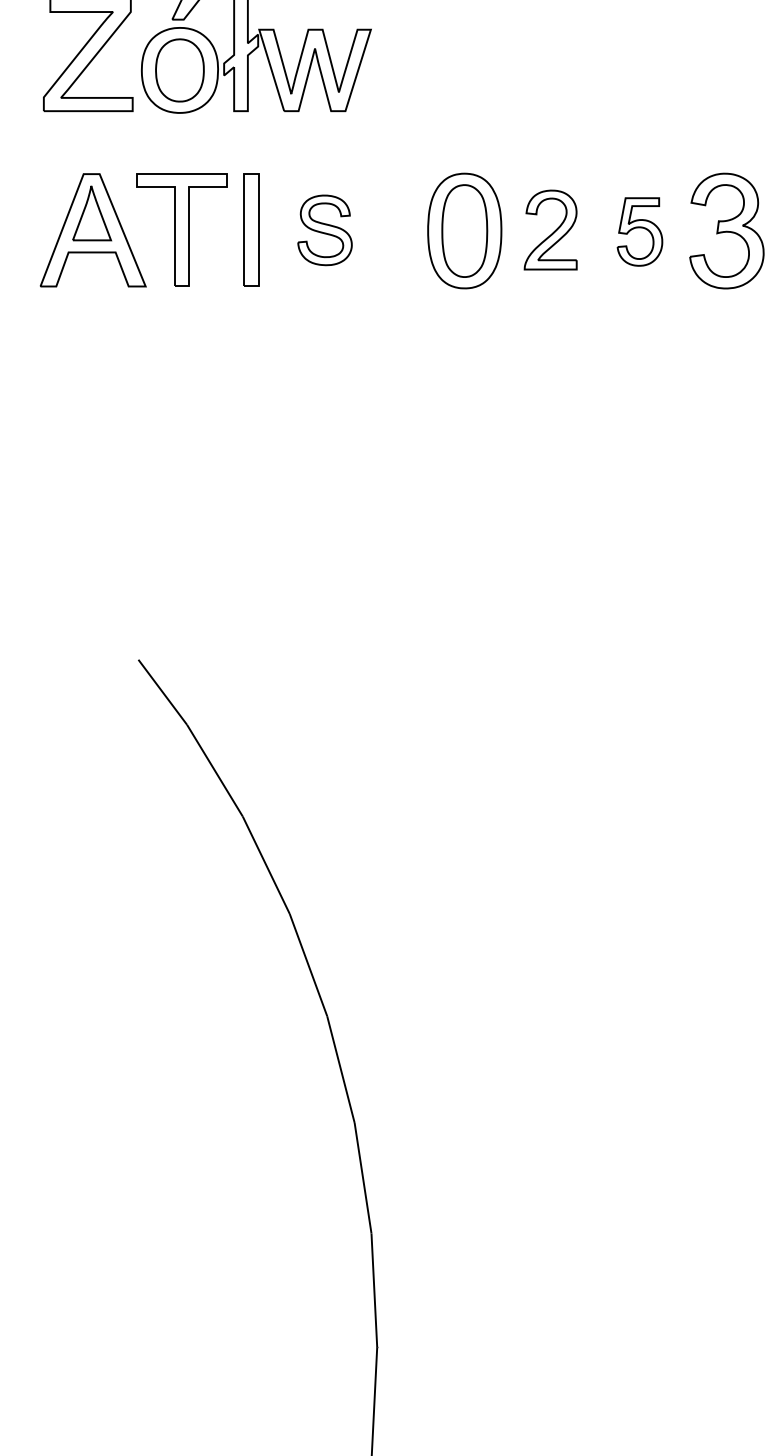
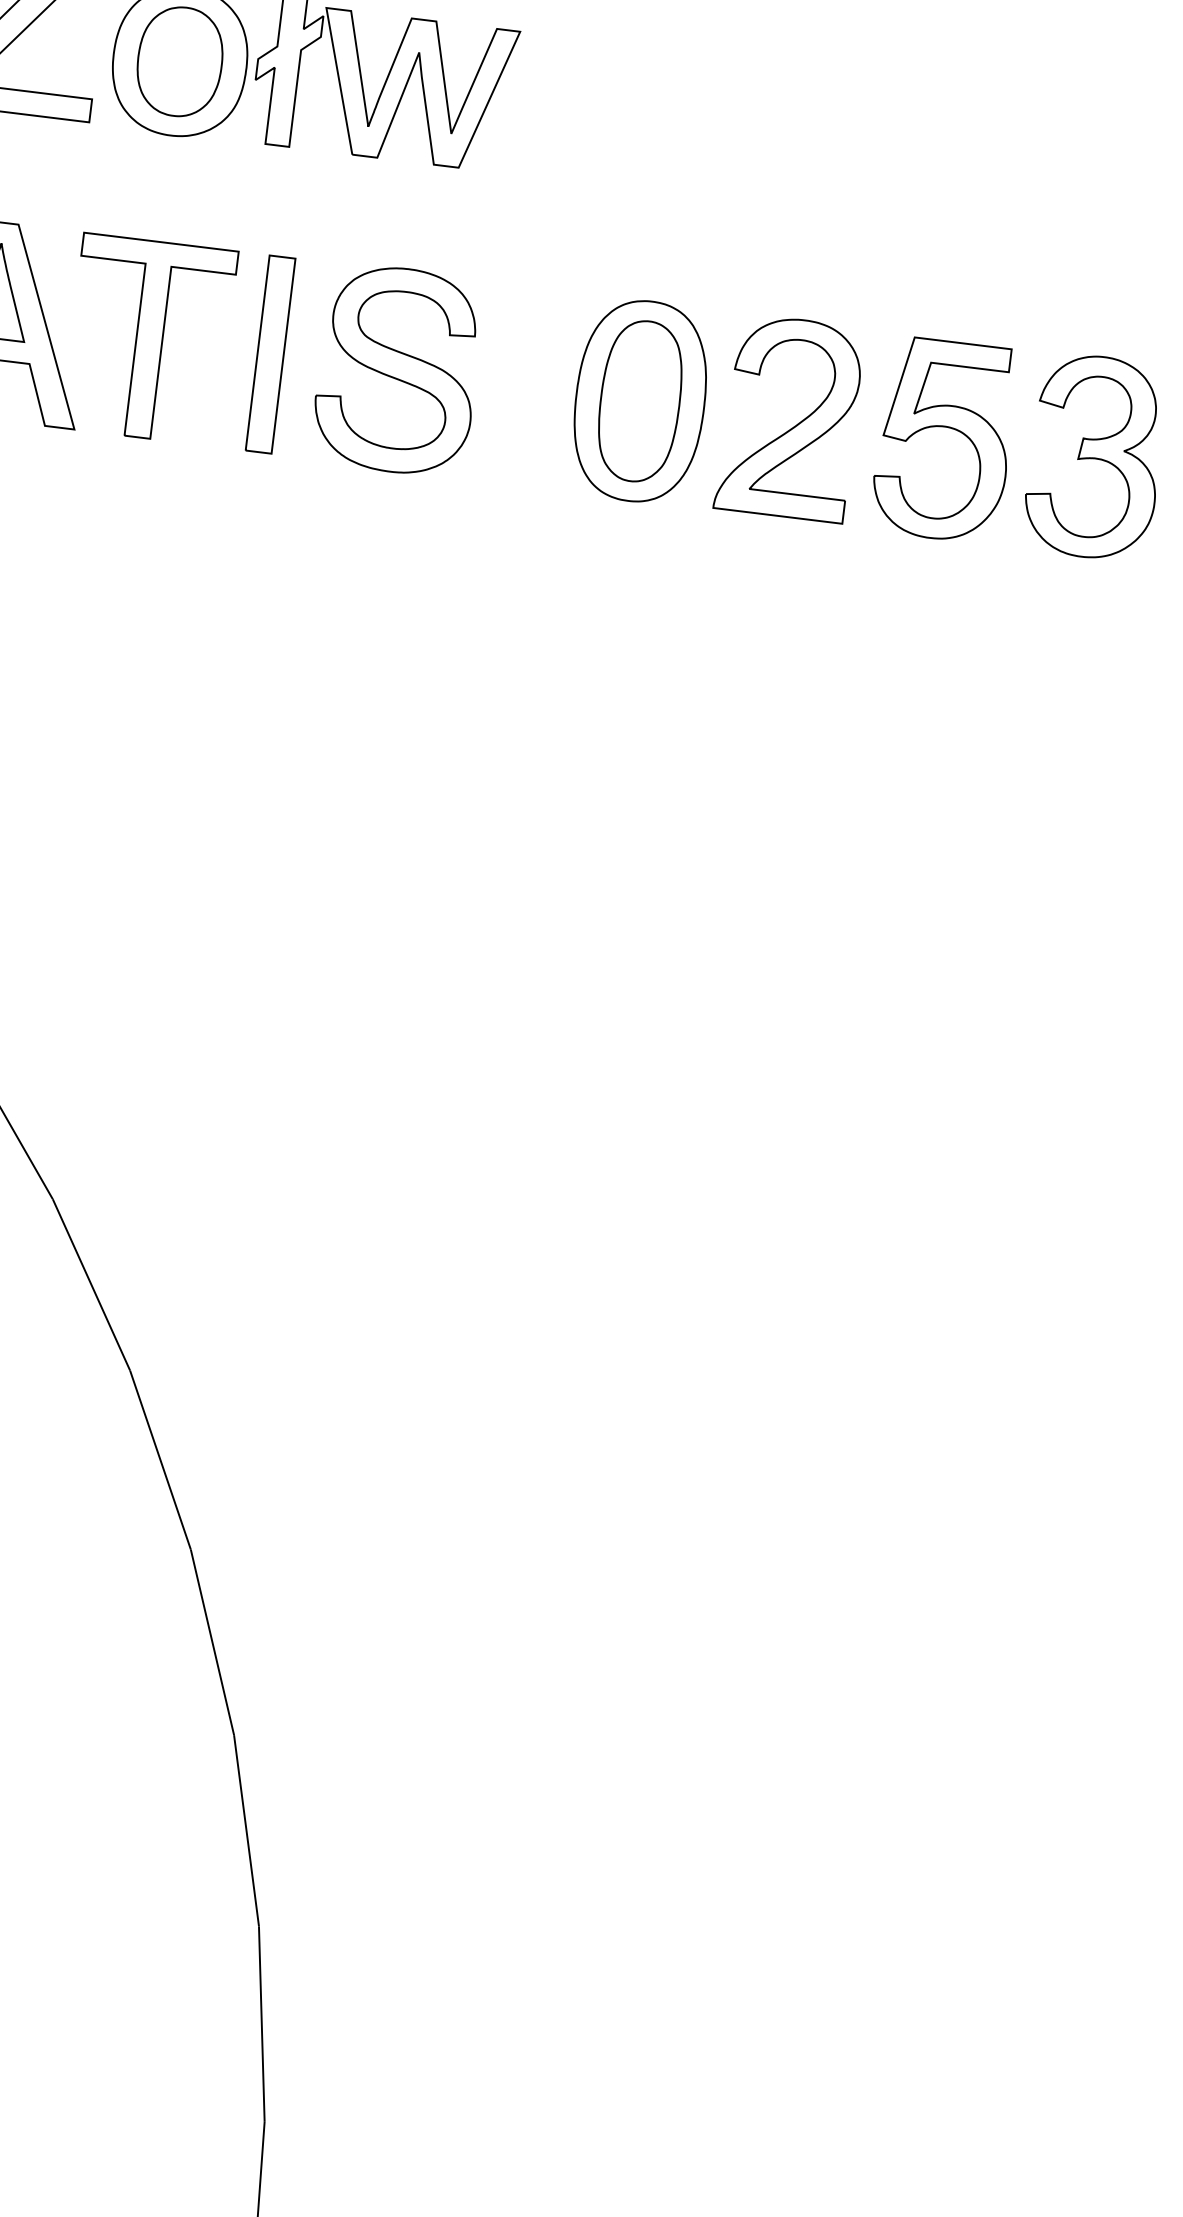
part: (550, 229) -> (789, 416), size x1.43
part: (324, 230) -> (396, 370), size x1.67
part: (639, 231) -> (943, 439), size x1.67

